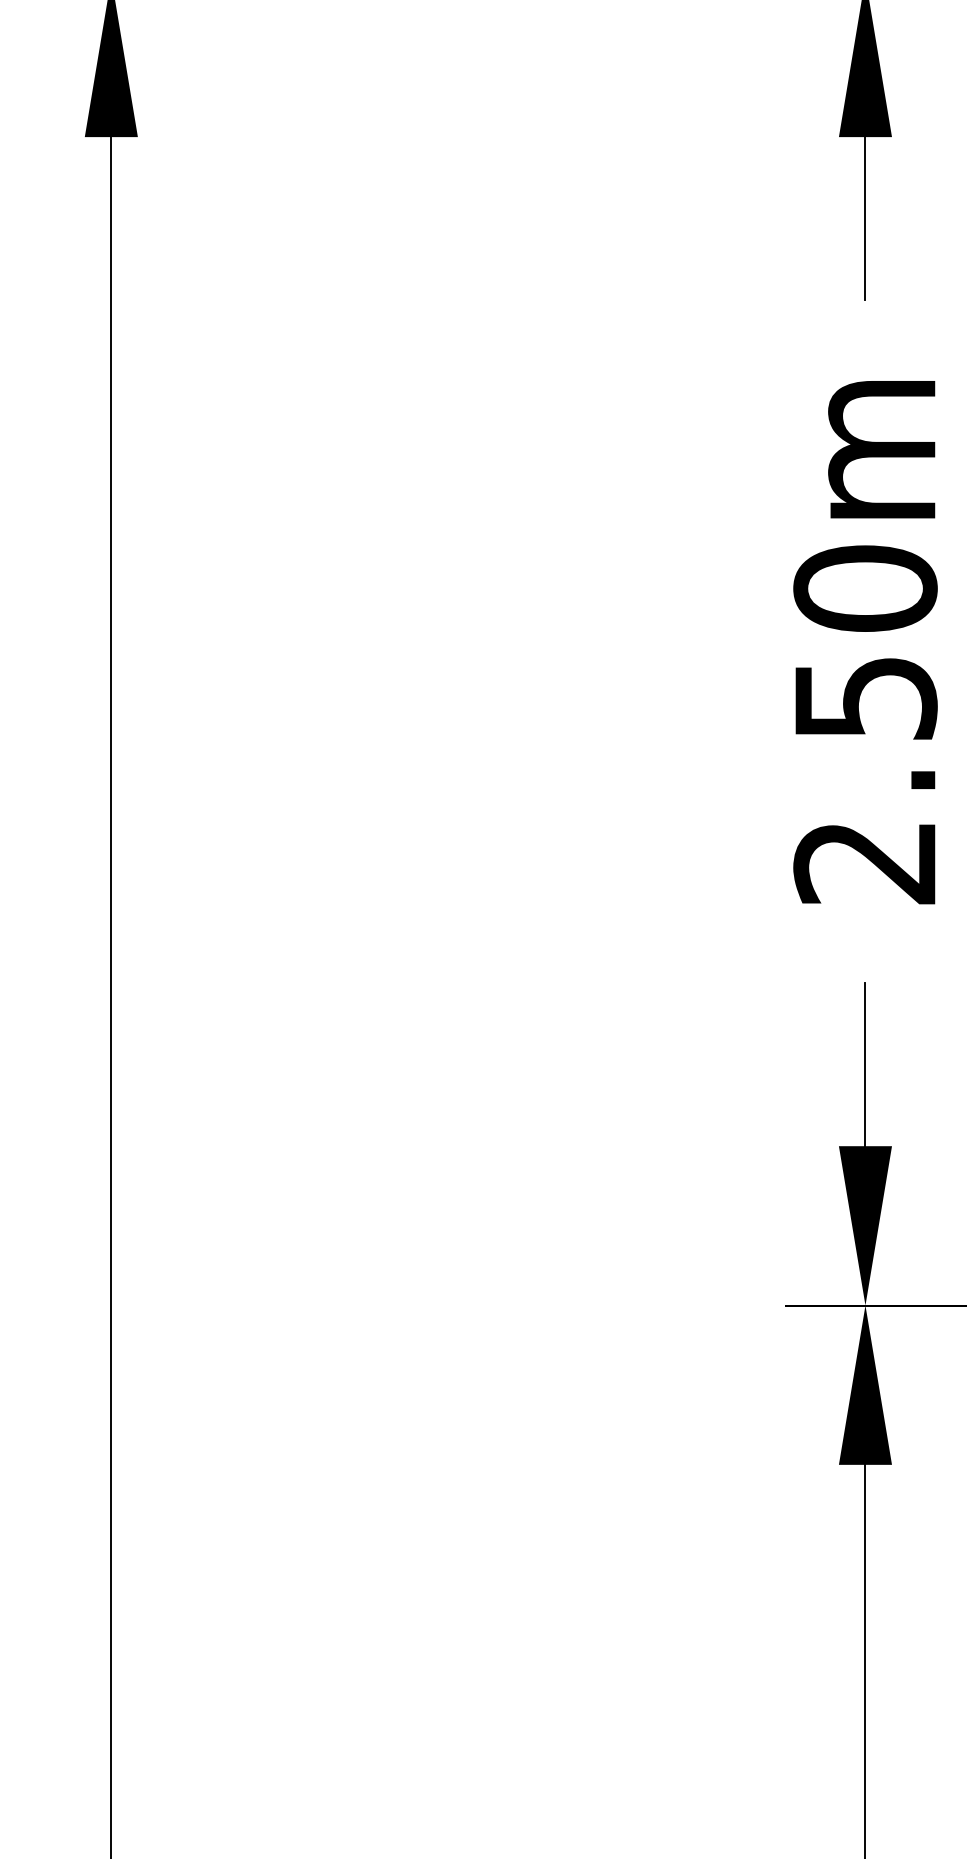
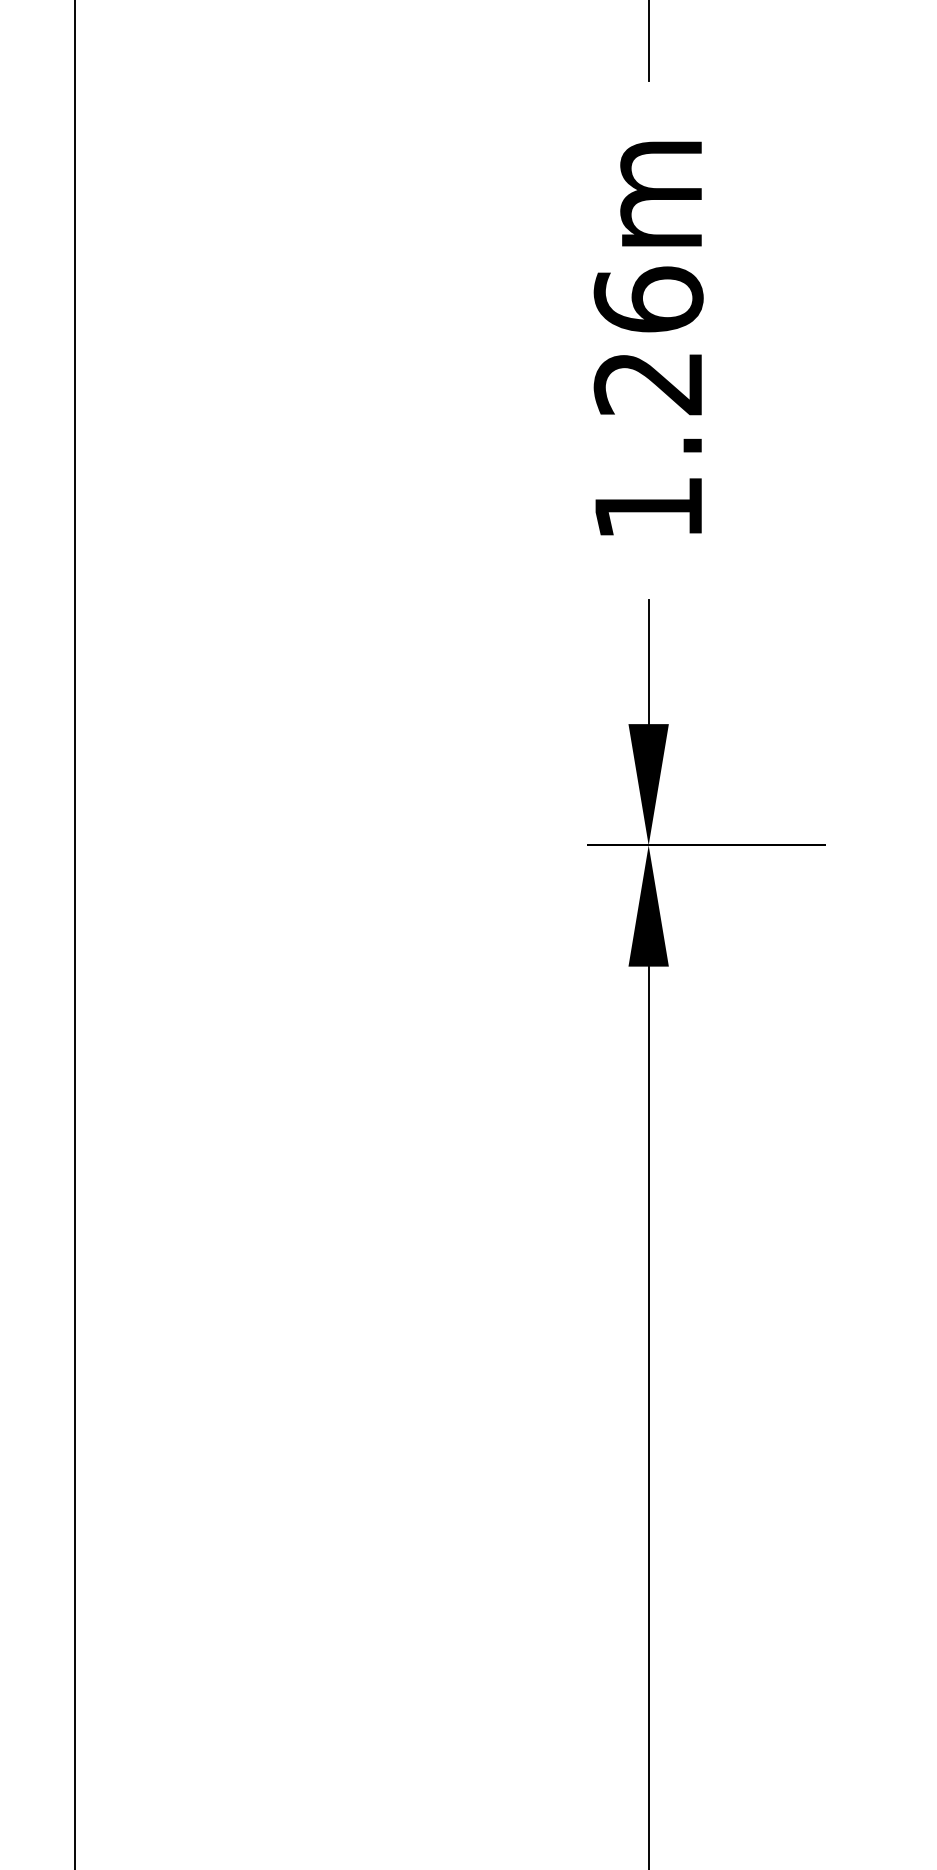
text: (865, 723) -> (648, 402), 2.50m -> 1.26m

